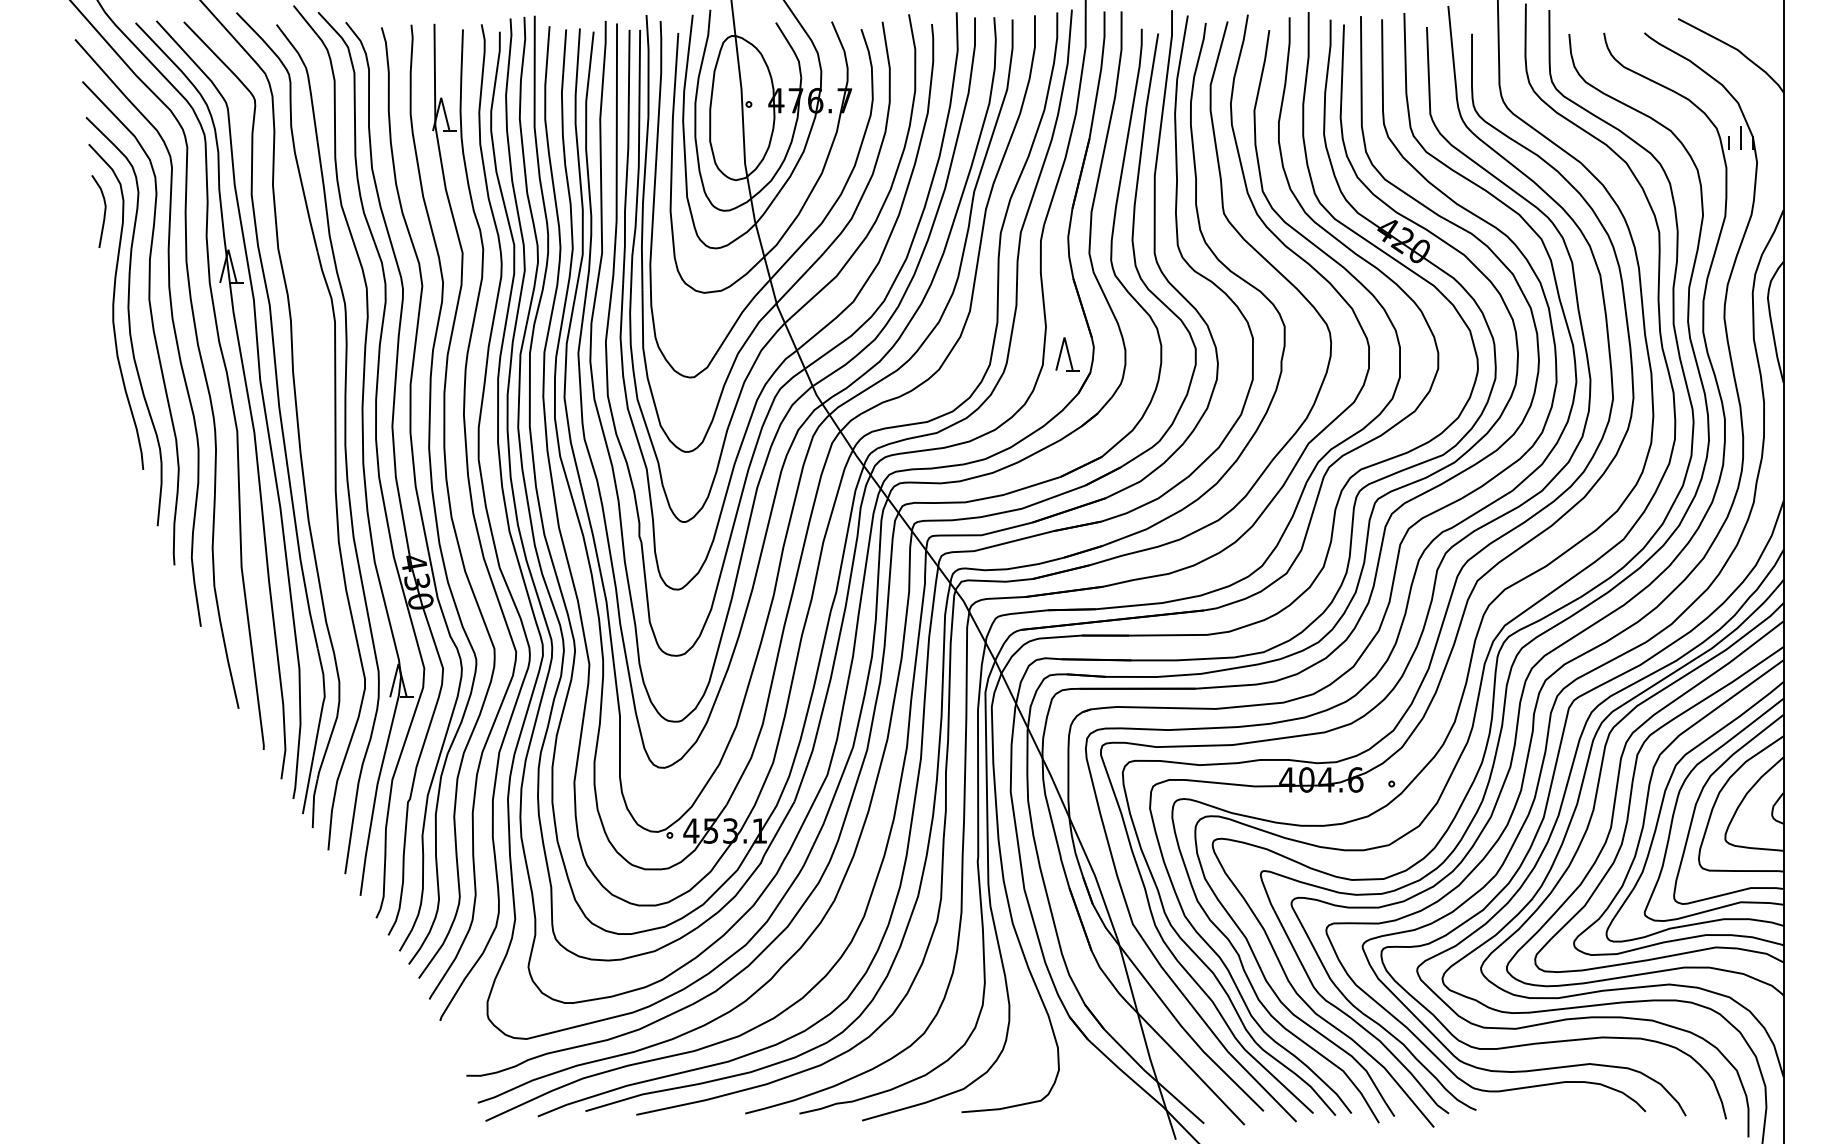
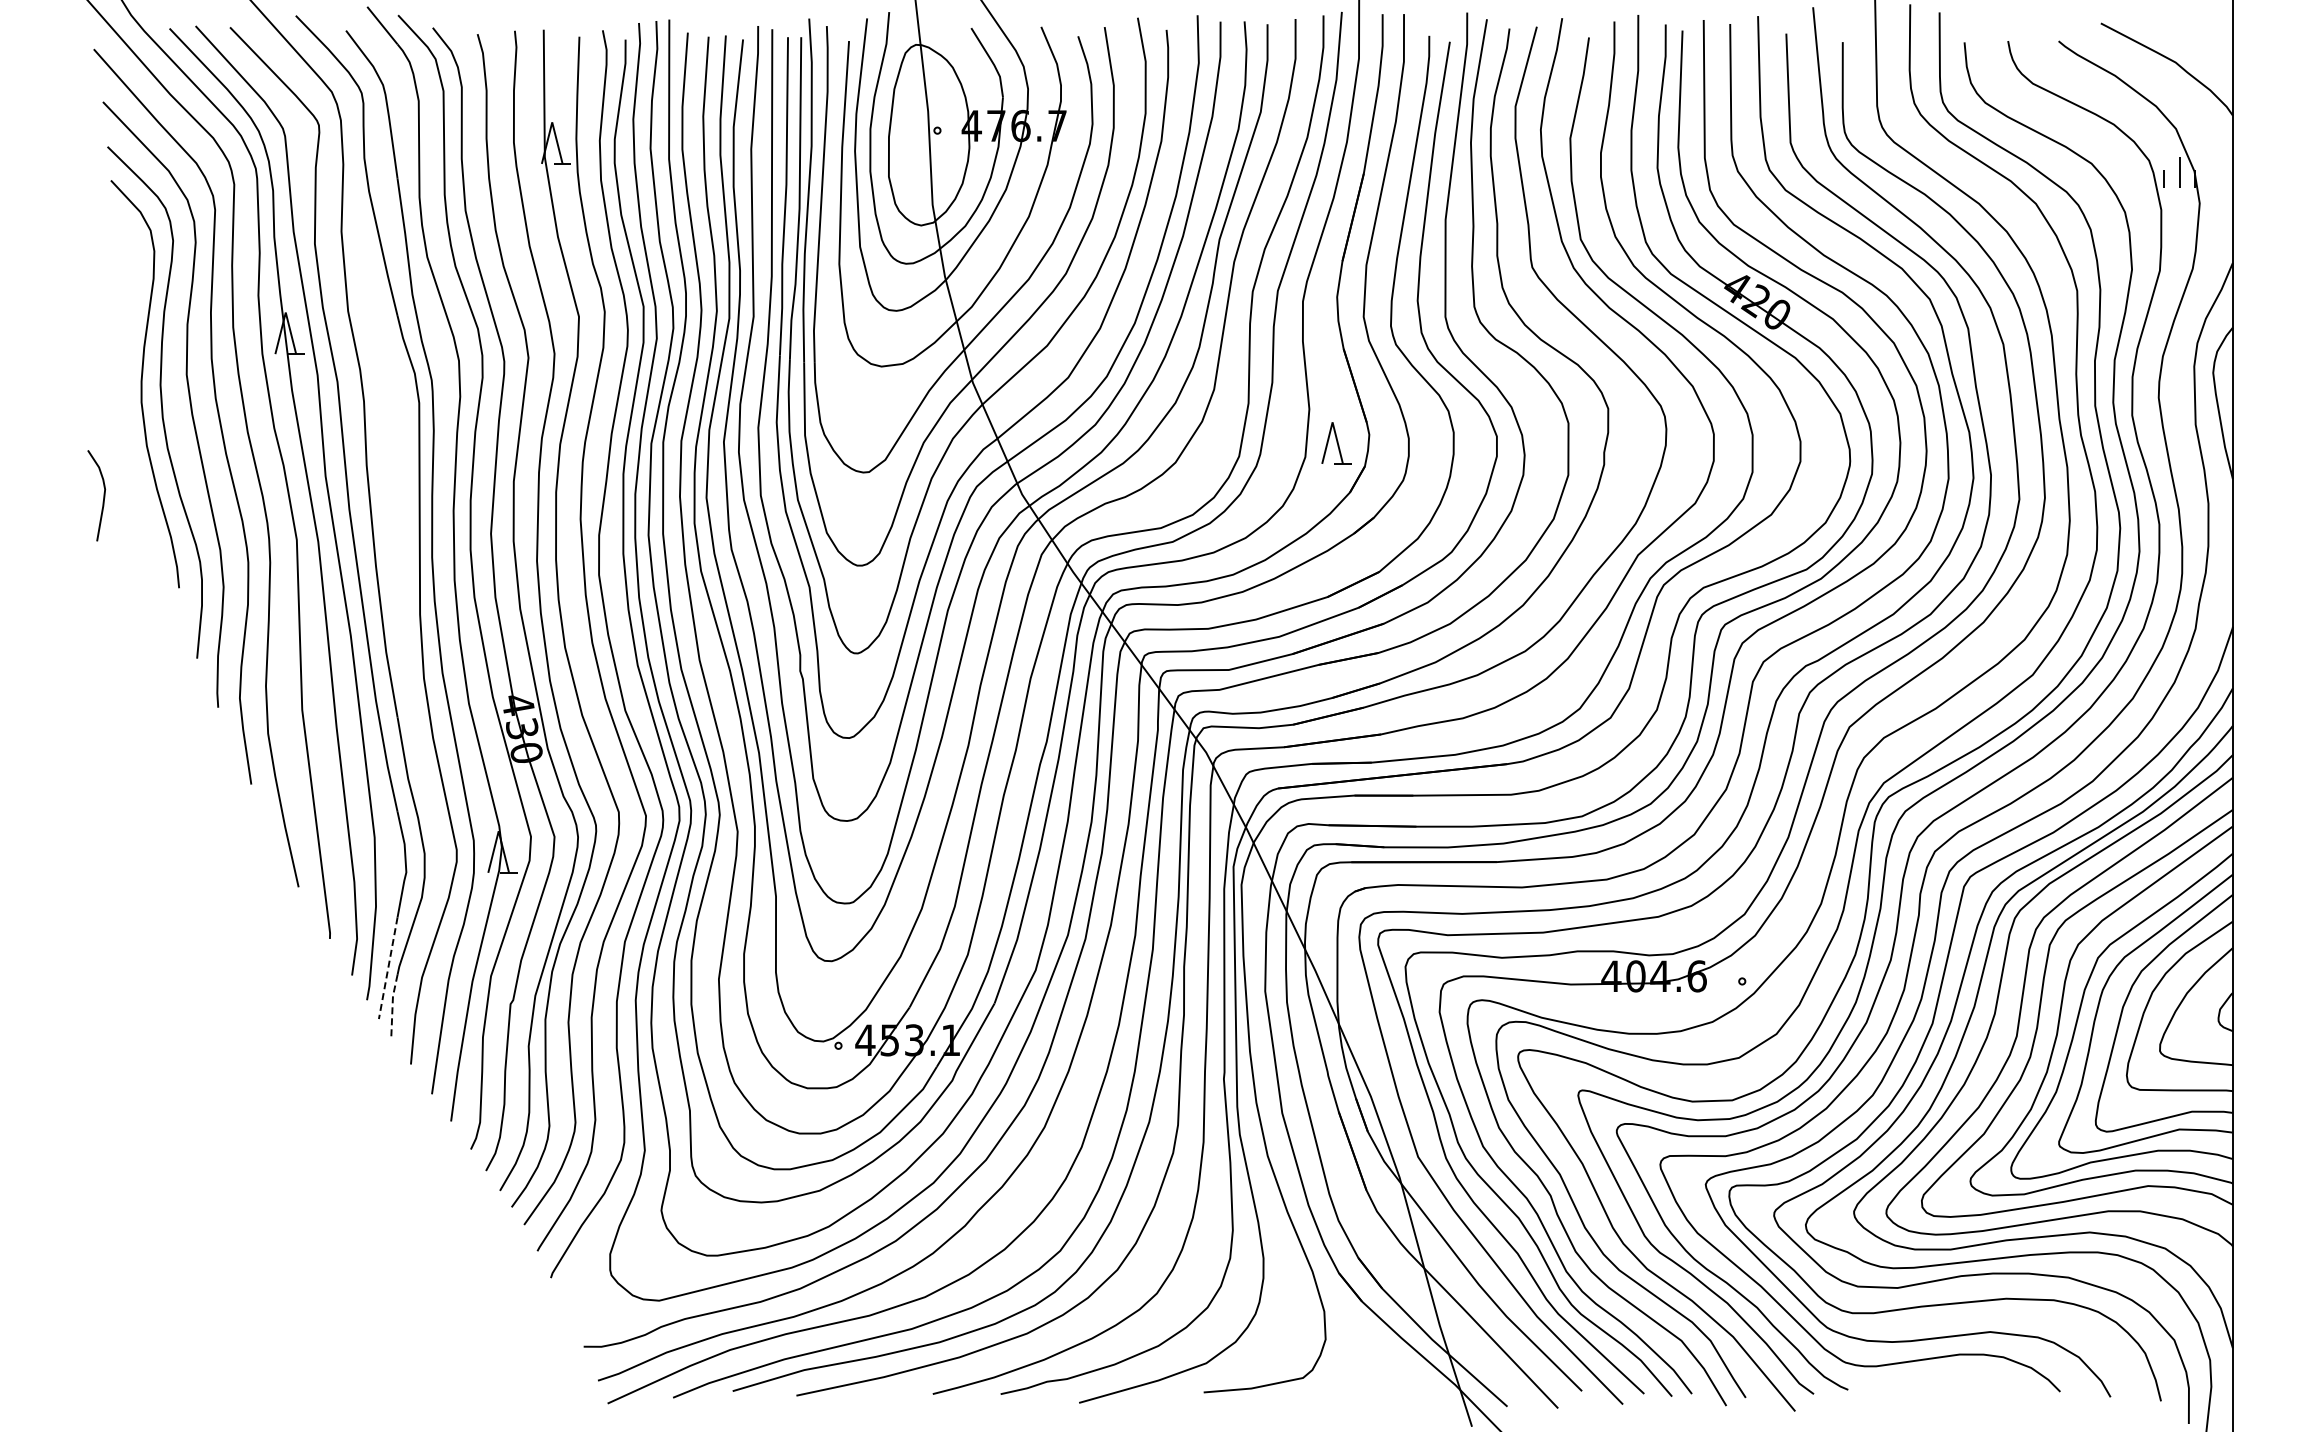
curve: (104, 211) -> (103, 495), moved
line: (310, 772) -> (388, 967), solid -> dashed
line: (313, 803) -> (392, 1005), solid -> dashed

